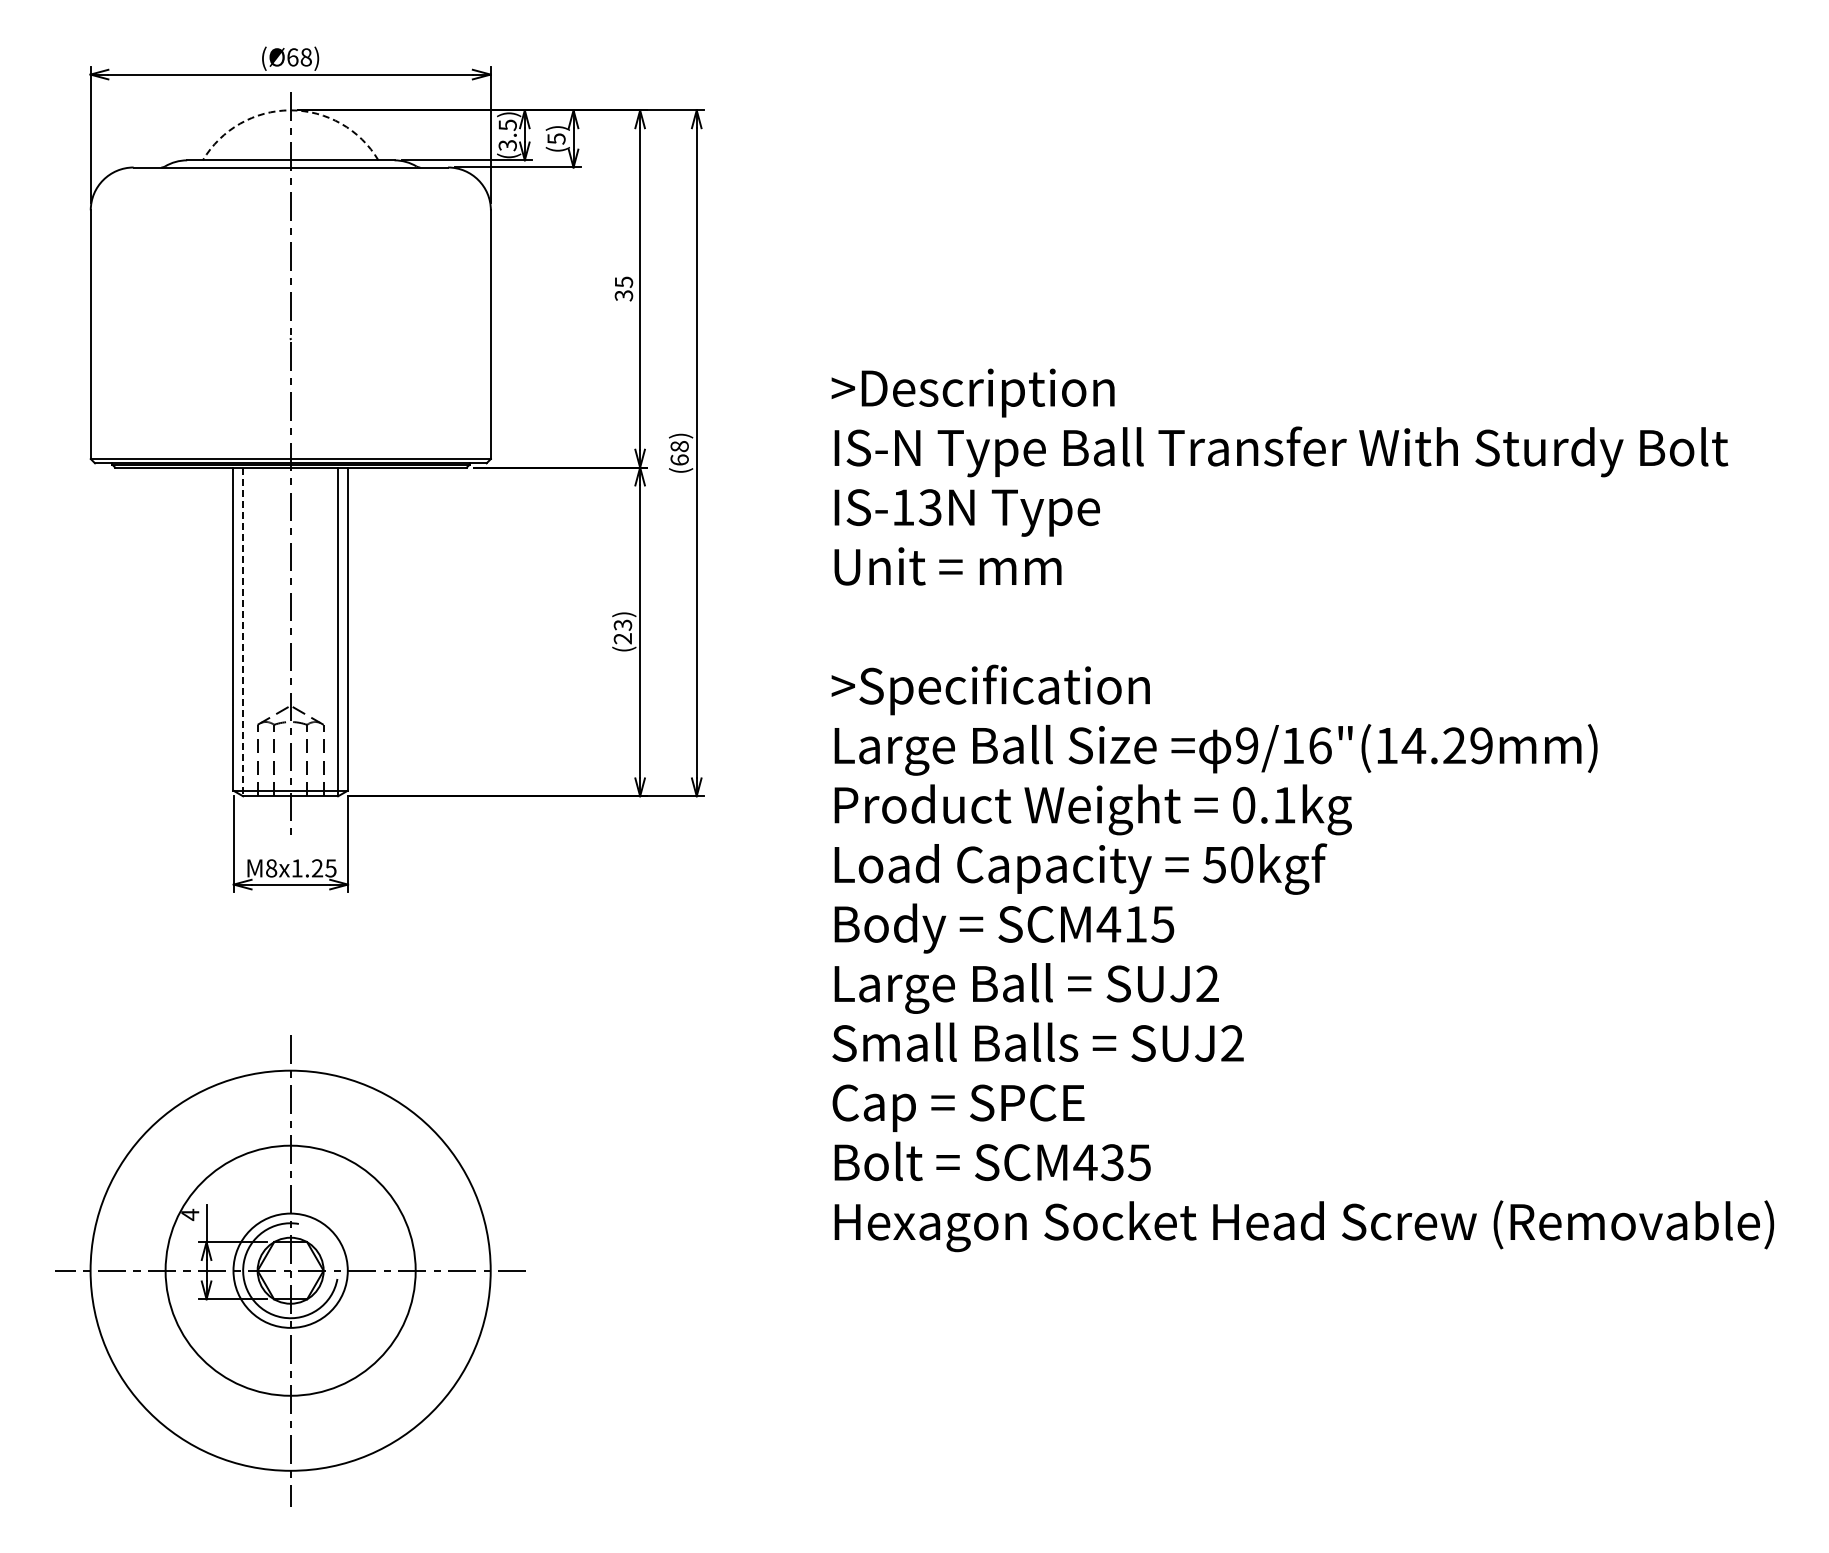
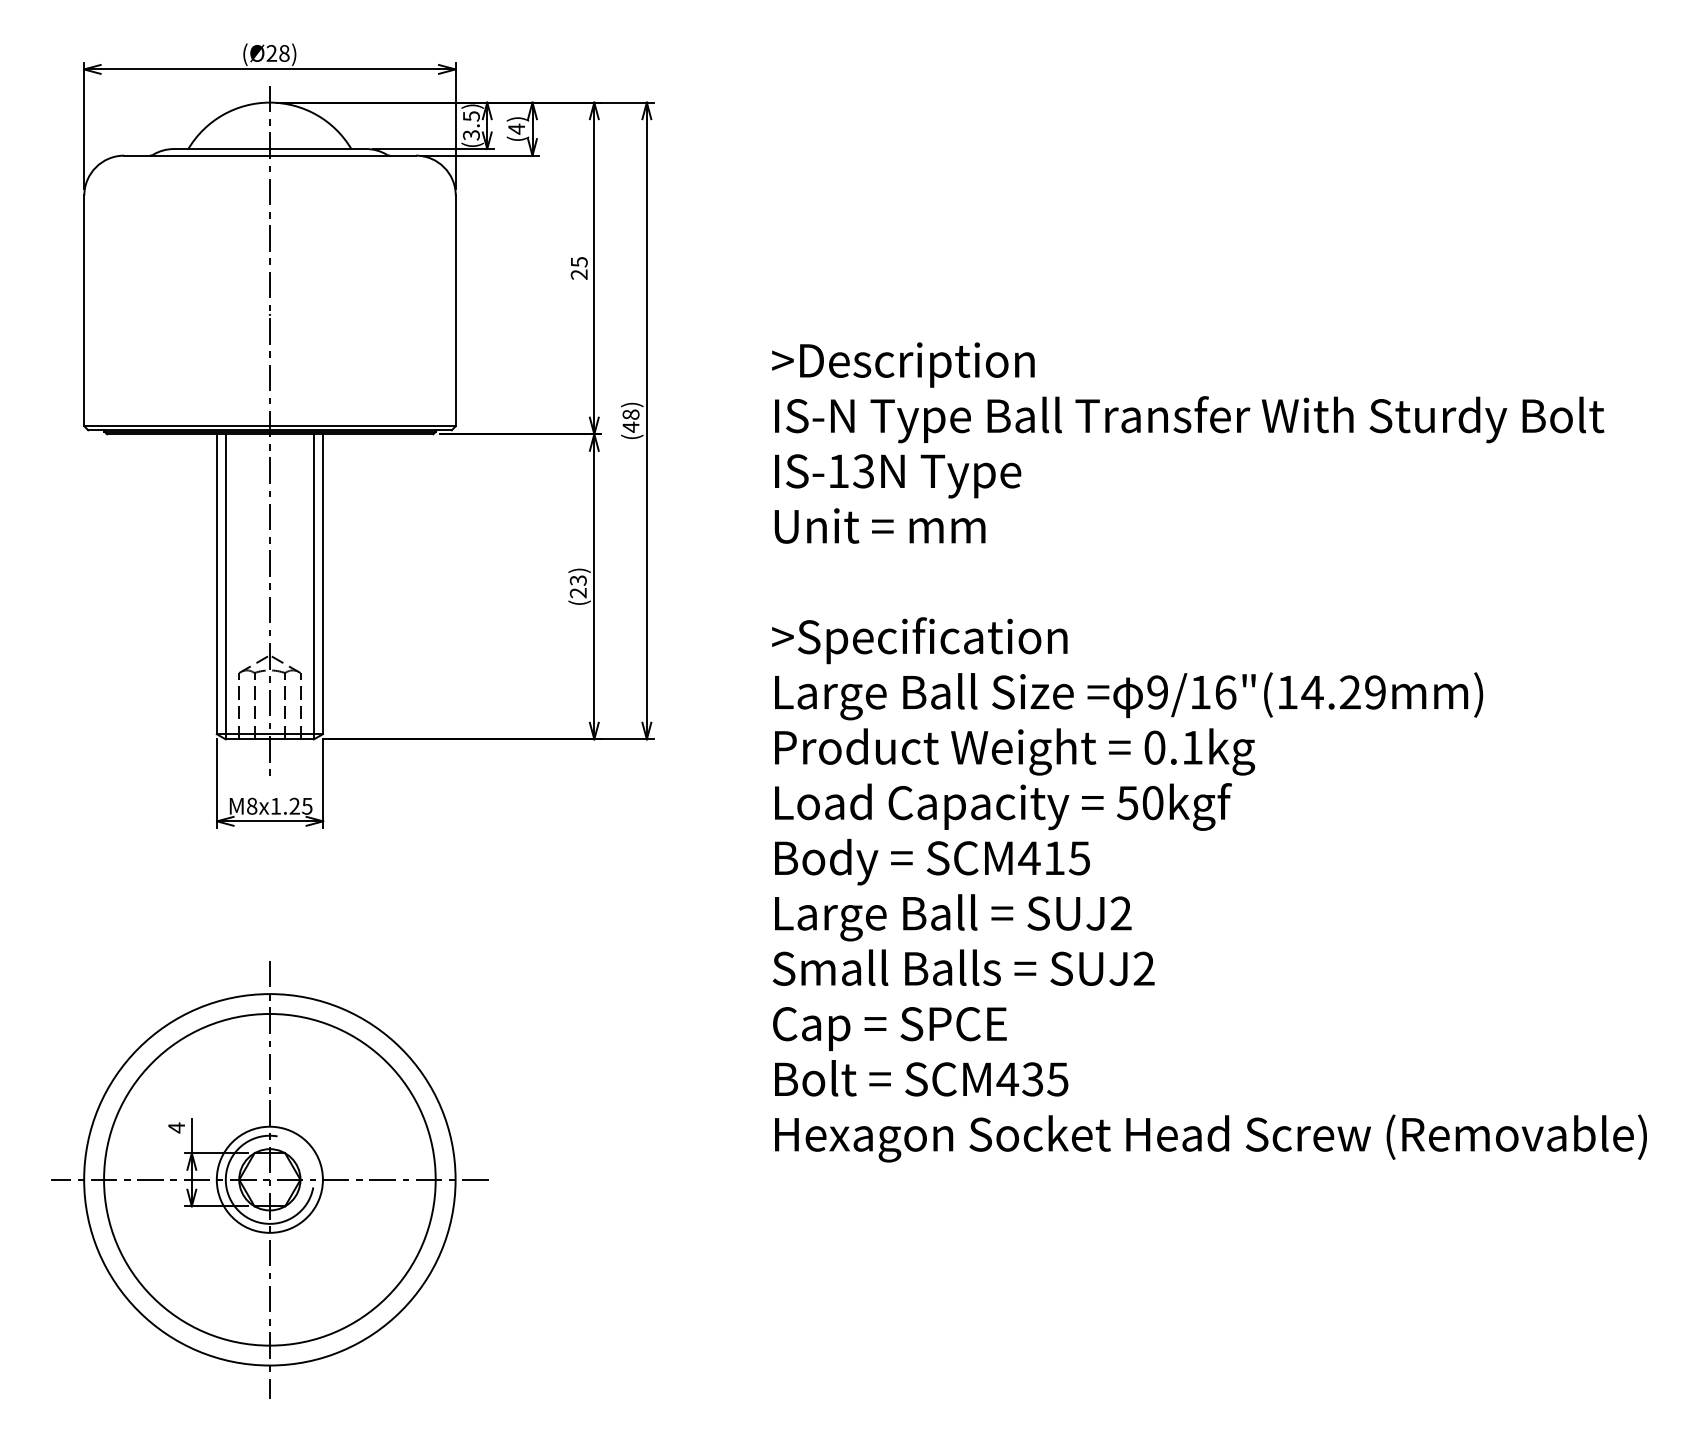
text: (292, 57) -> (271, 53), (Ø68) -> (Ø28)
arc: (290, 110) -> (269, 102), dashed -> solid
text: (556, 139) -> (516, 129), (5) -> (4)
text: (624, 295) -> (579, 274), 35 -> 25
text: (679, 460) -> (630, 427), (68) -> (48)
line: (243, 632) -> (226, 587), dashed -> solid
circle: (290, 1270) -> (269, 1179), size x1.43

